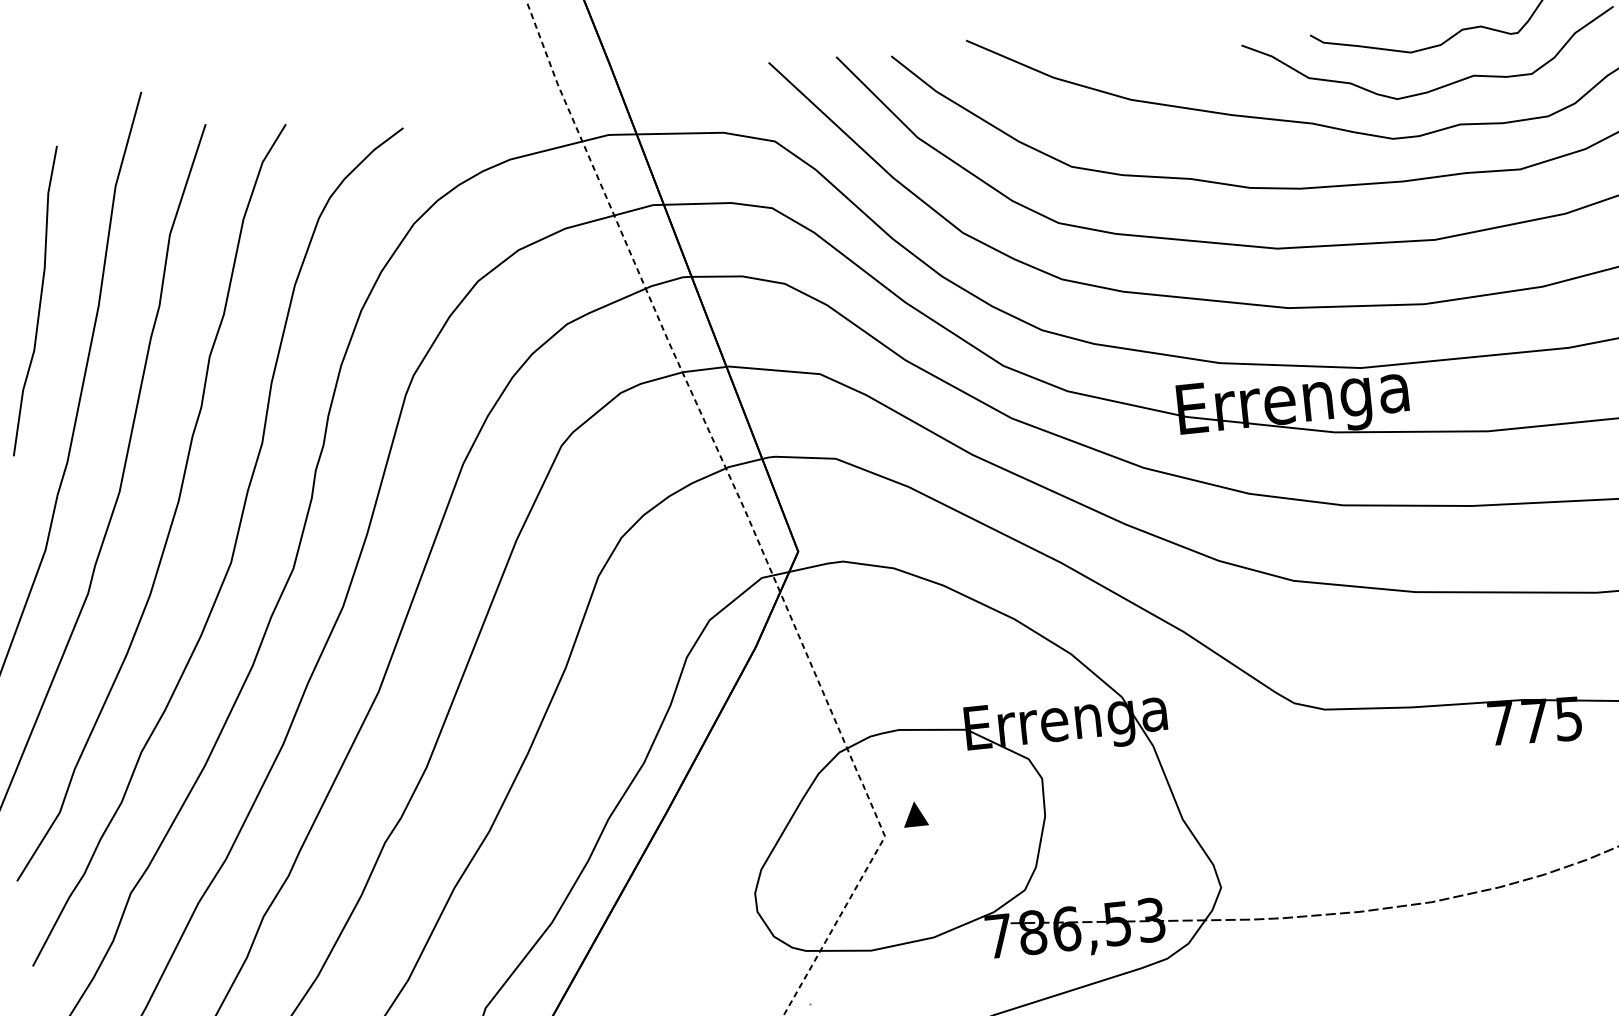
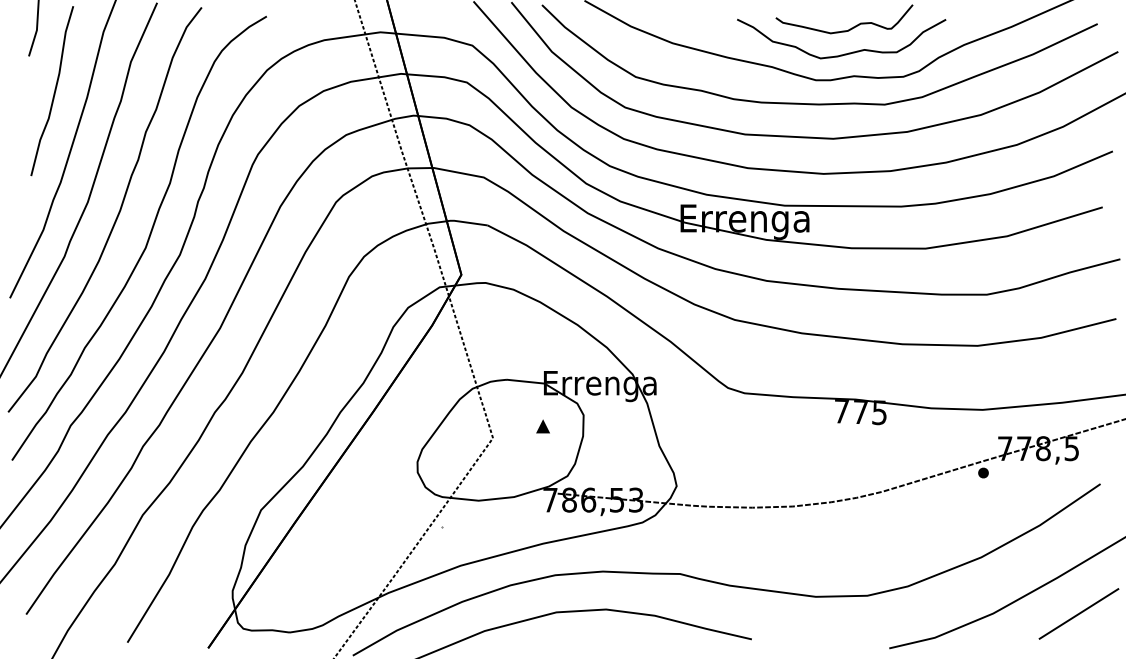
part: (914, 814) -> (542, 426), moved

